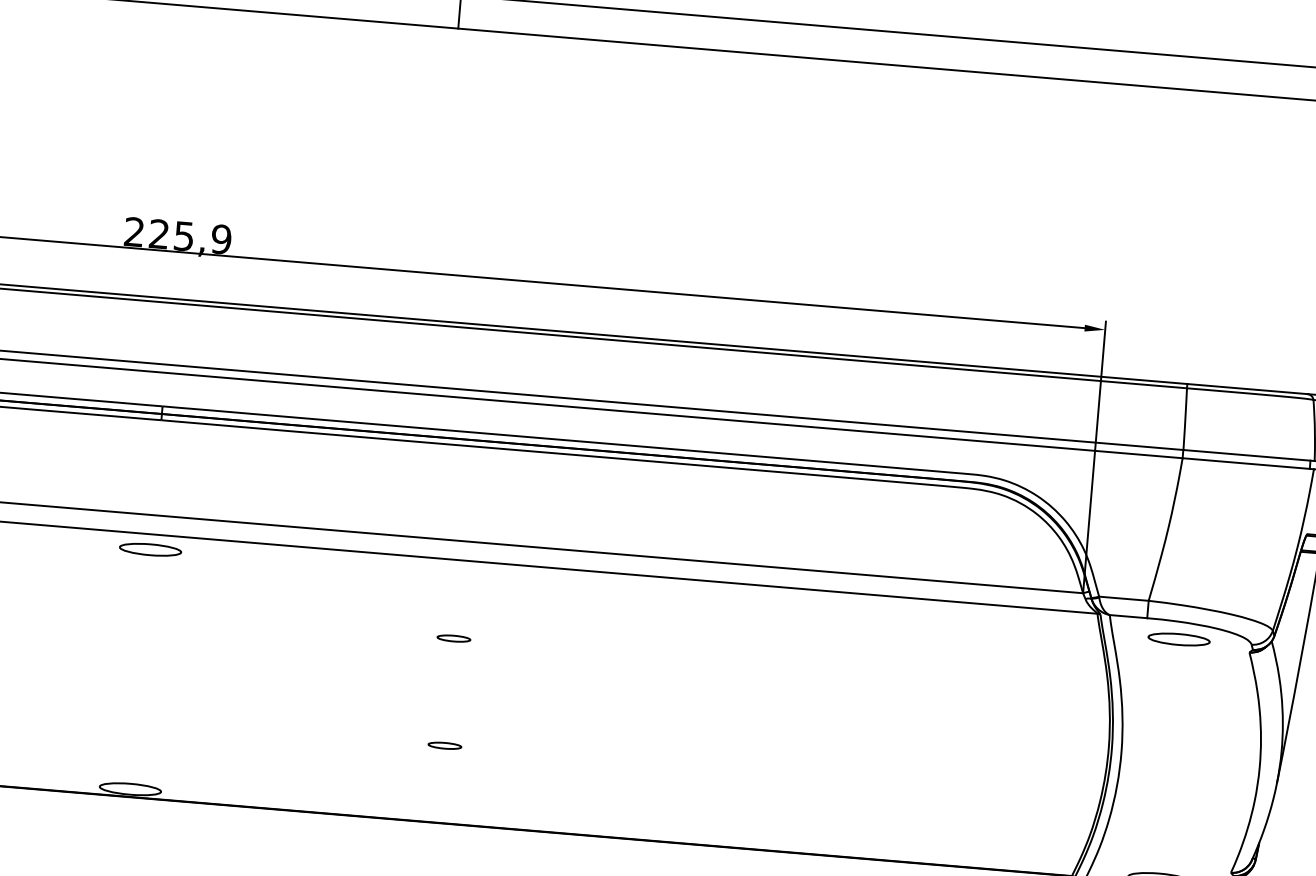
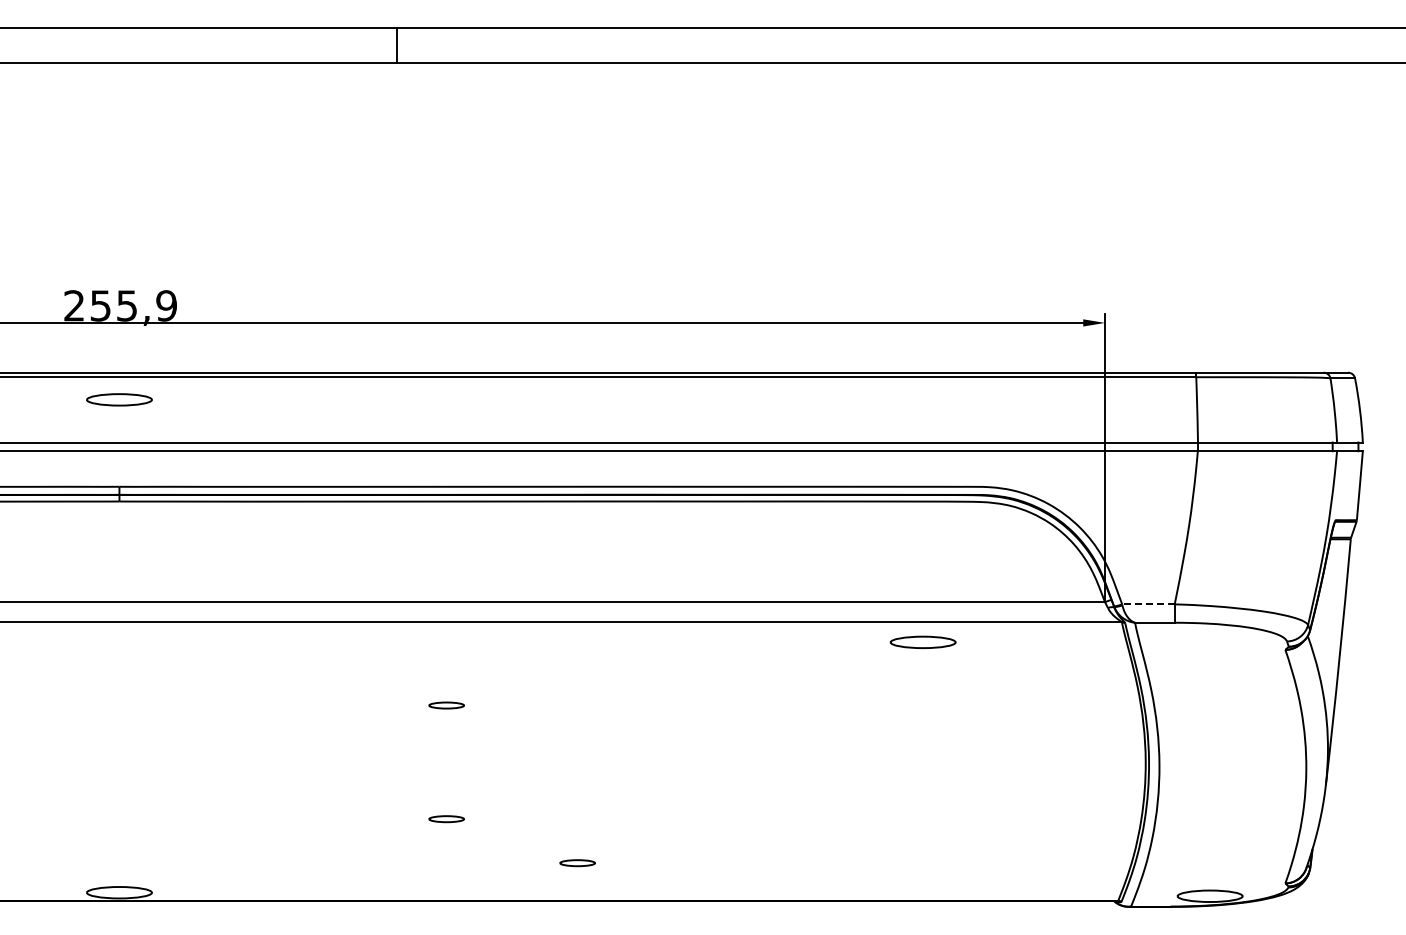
text: (159, 233) -> (100, 305), 225,9 -> 255,9
part: (150, 549) -> (119, 399), moved
line: (1122, 598) -> (1147, 604), solid -> dashed
part: (1178, 638) -> (922, 641), moved
part: (564, 797) -> (577, 863), added

